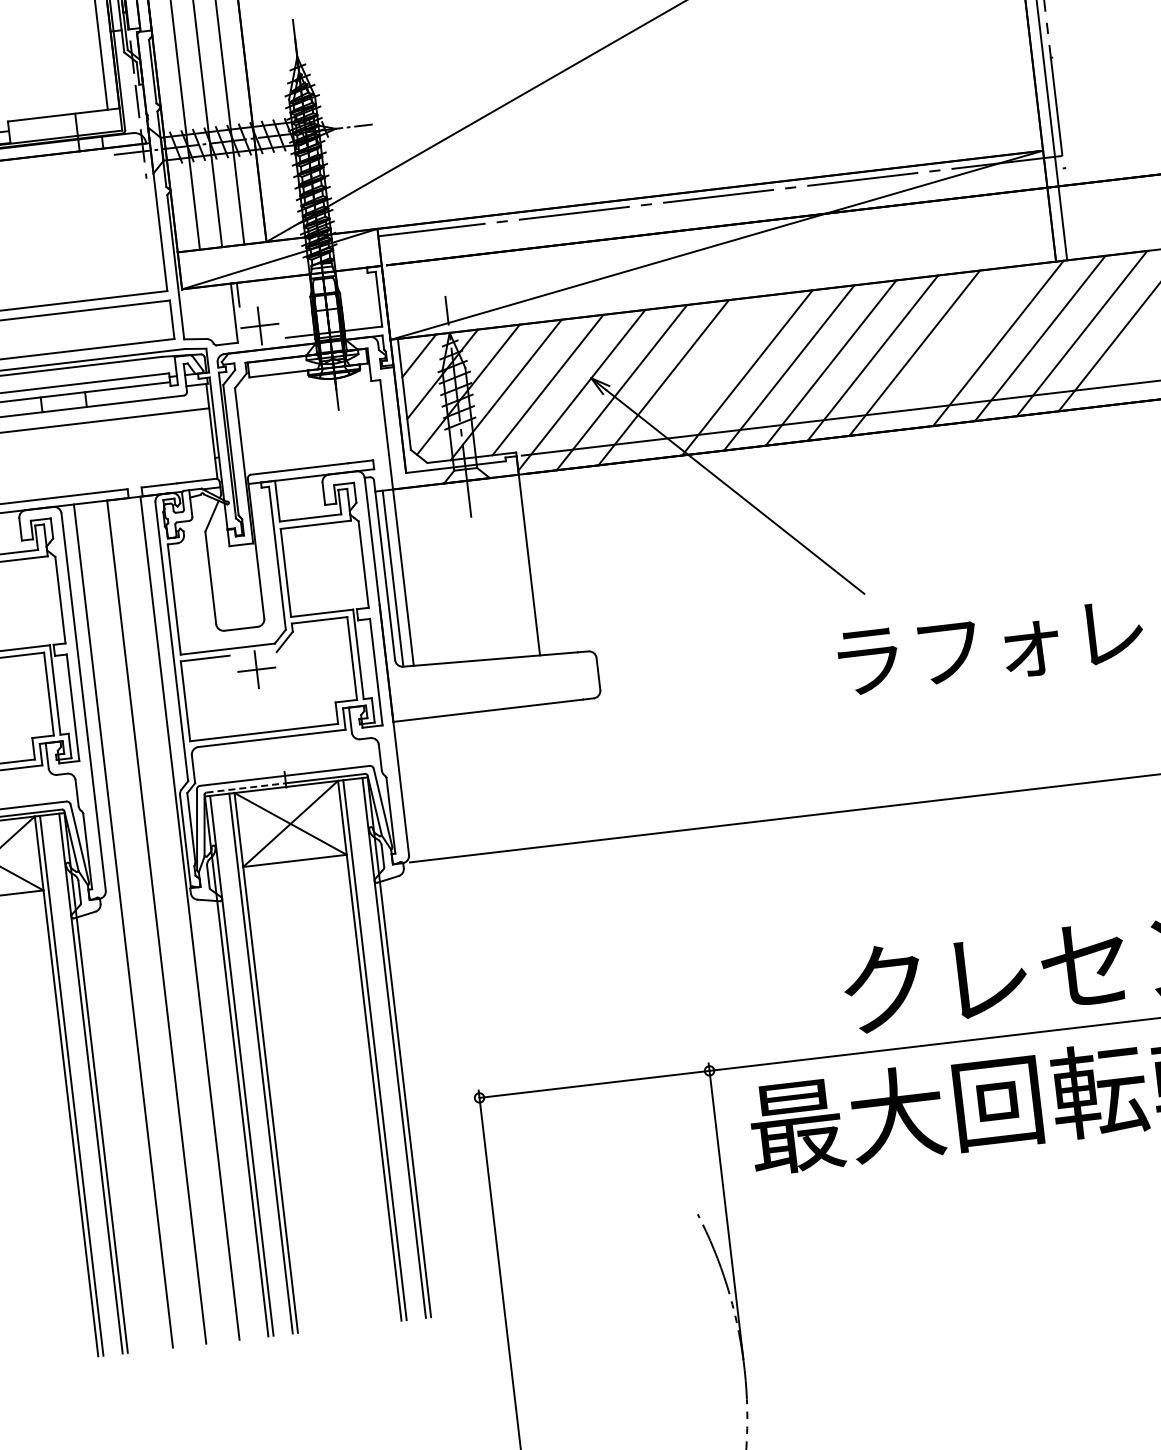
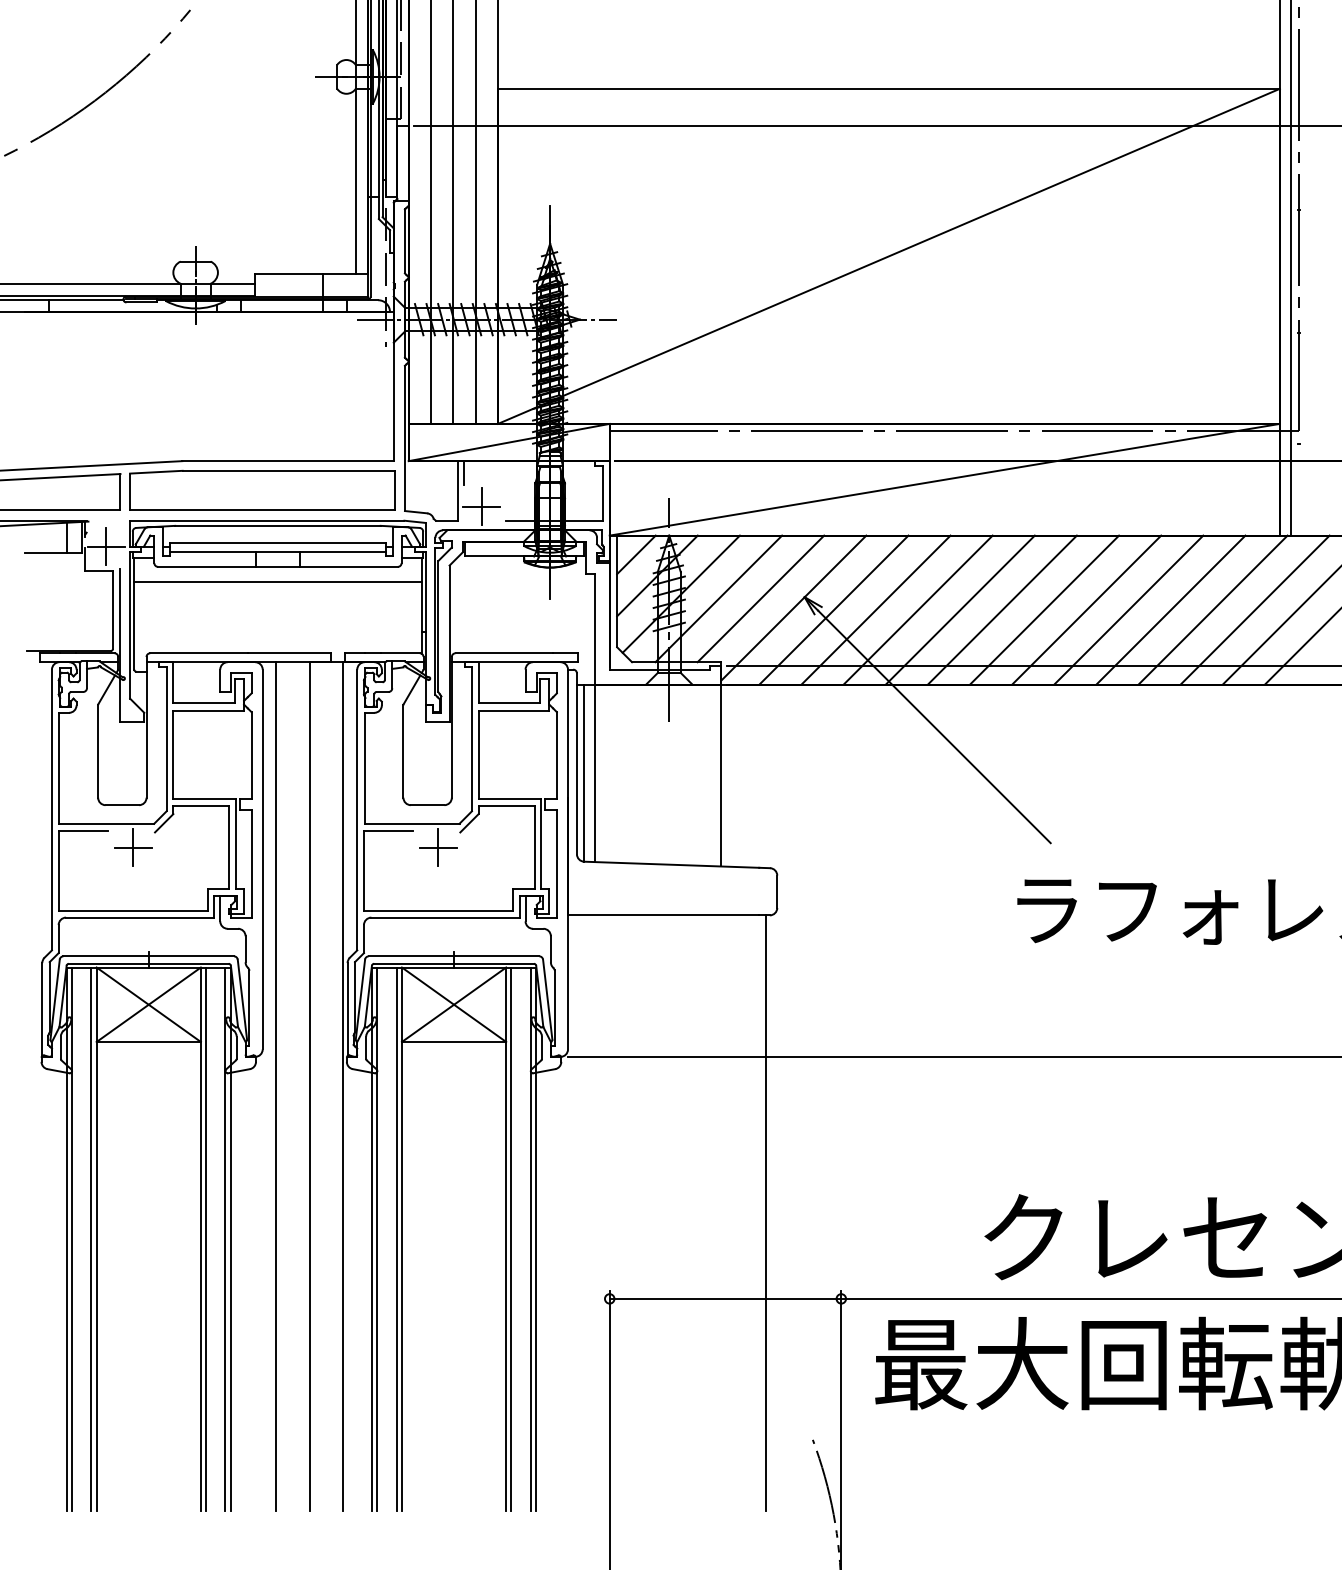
line: (956, 347) -> (1170, 609), added
line: (704, 377) -> (917, 609), added
line: (246, 787) -> (414, 963), dashed -> solid
line: (625, 994) -> (766, 1213), added

